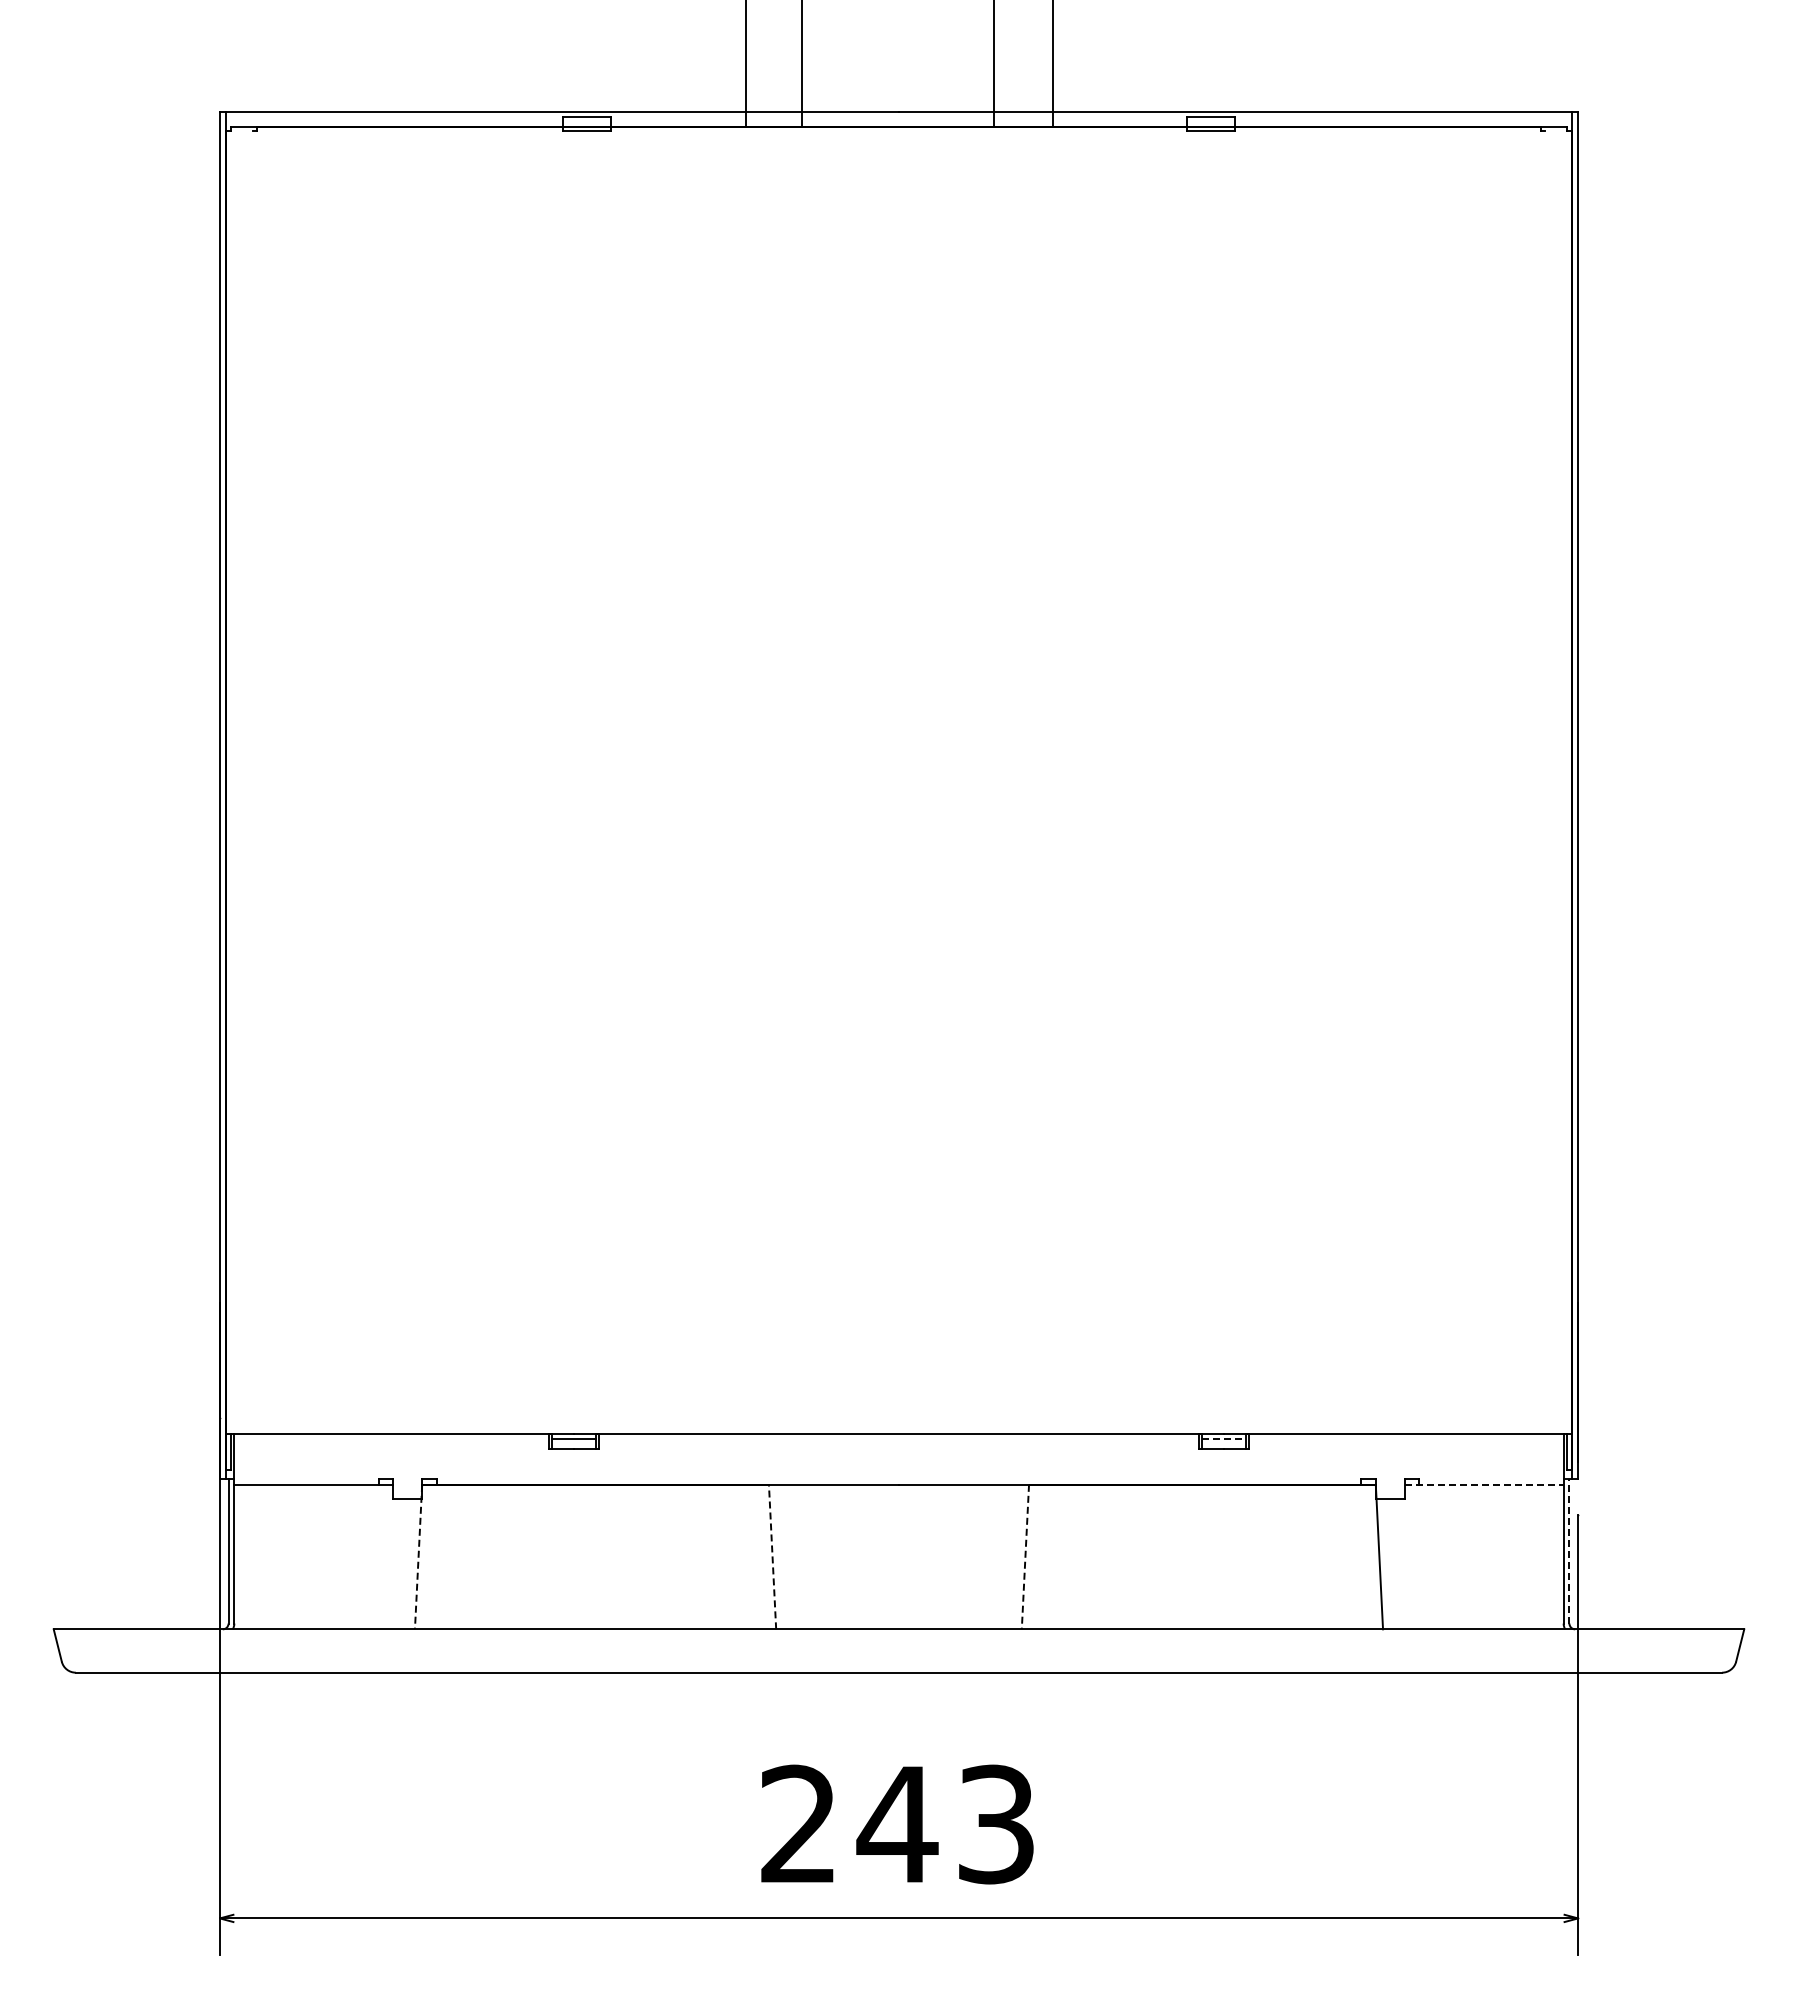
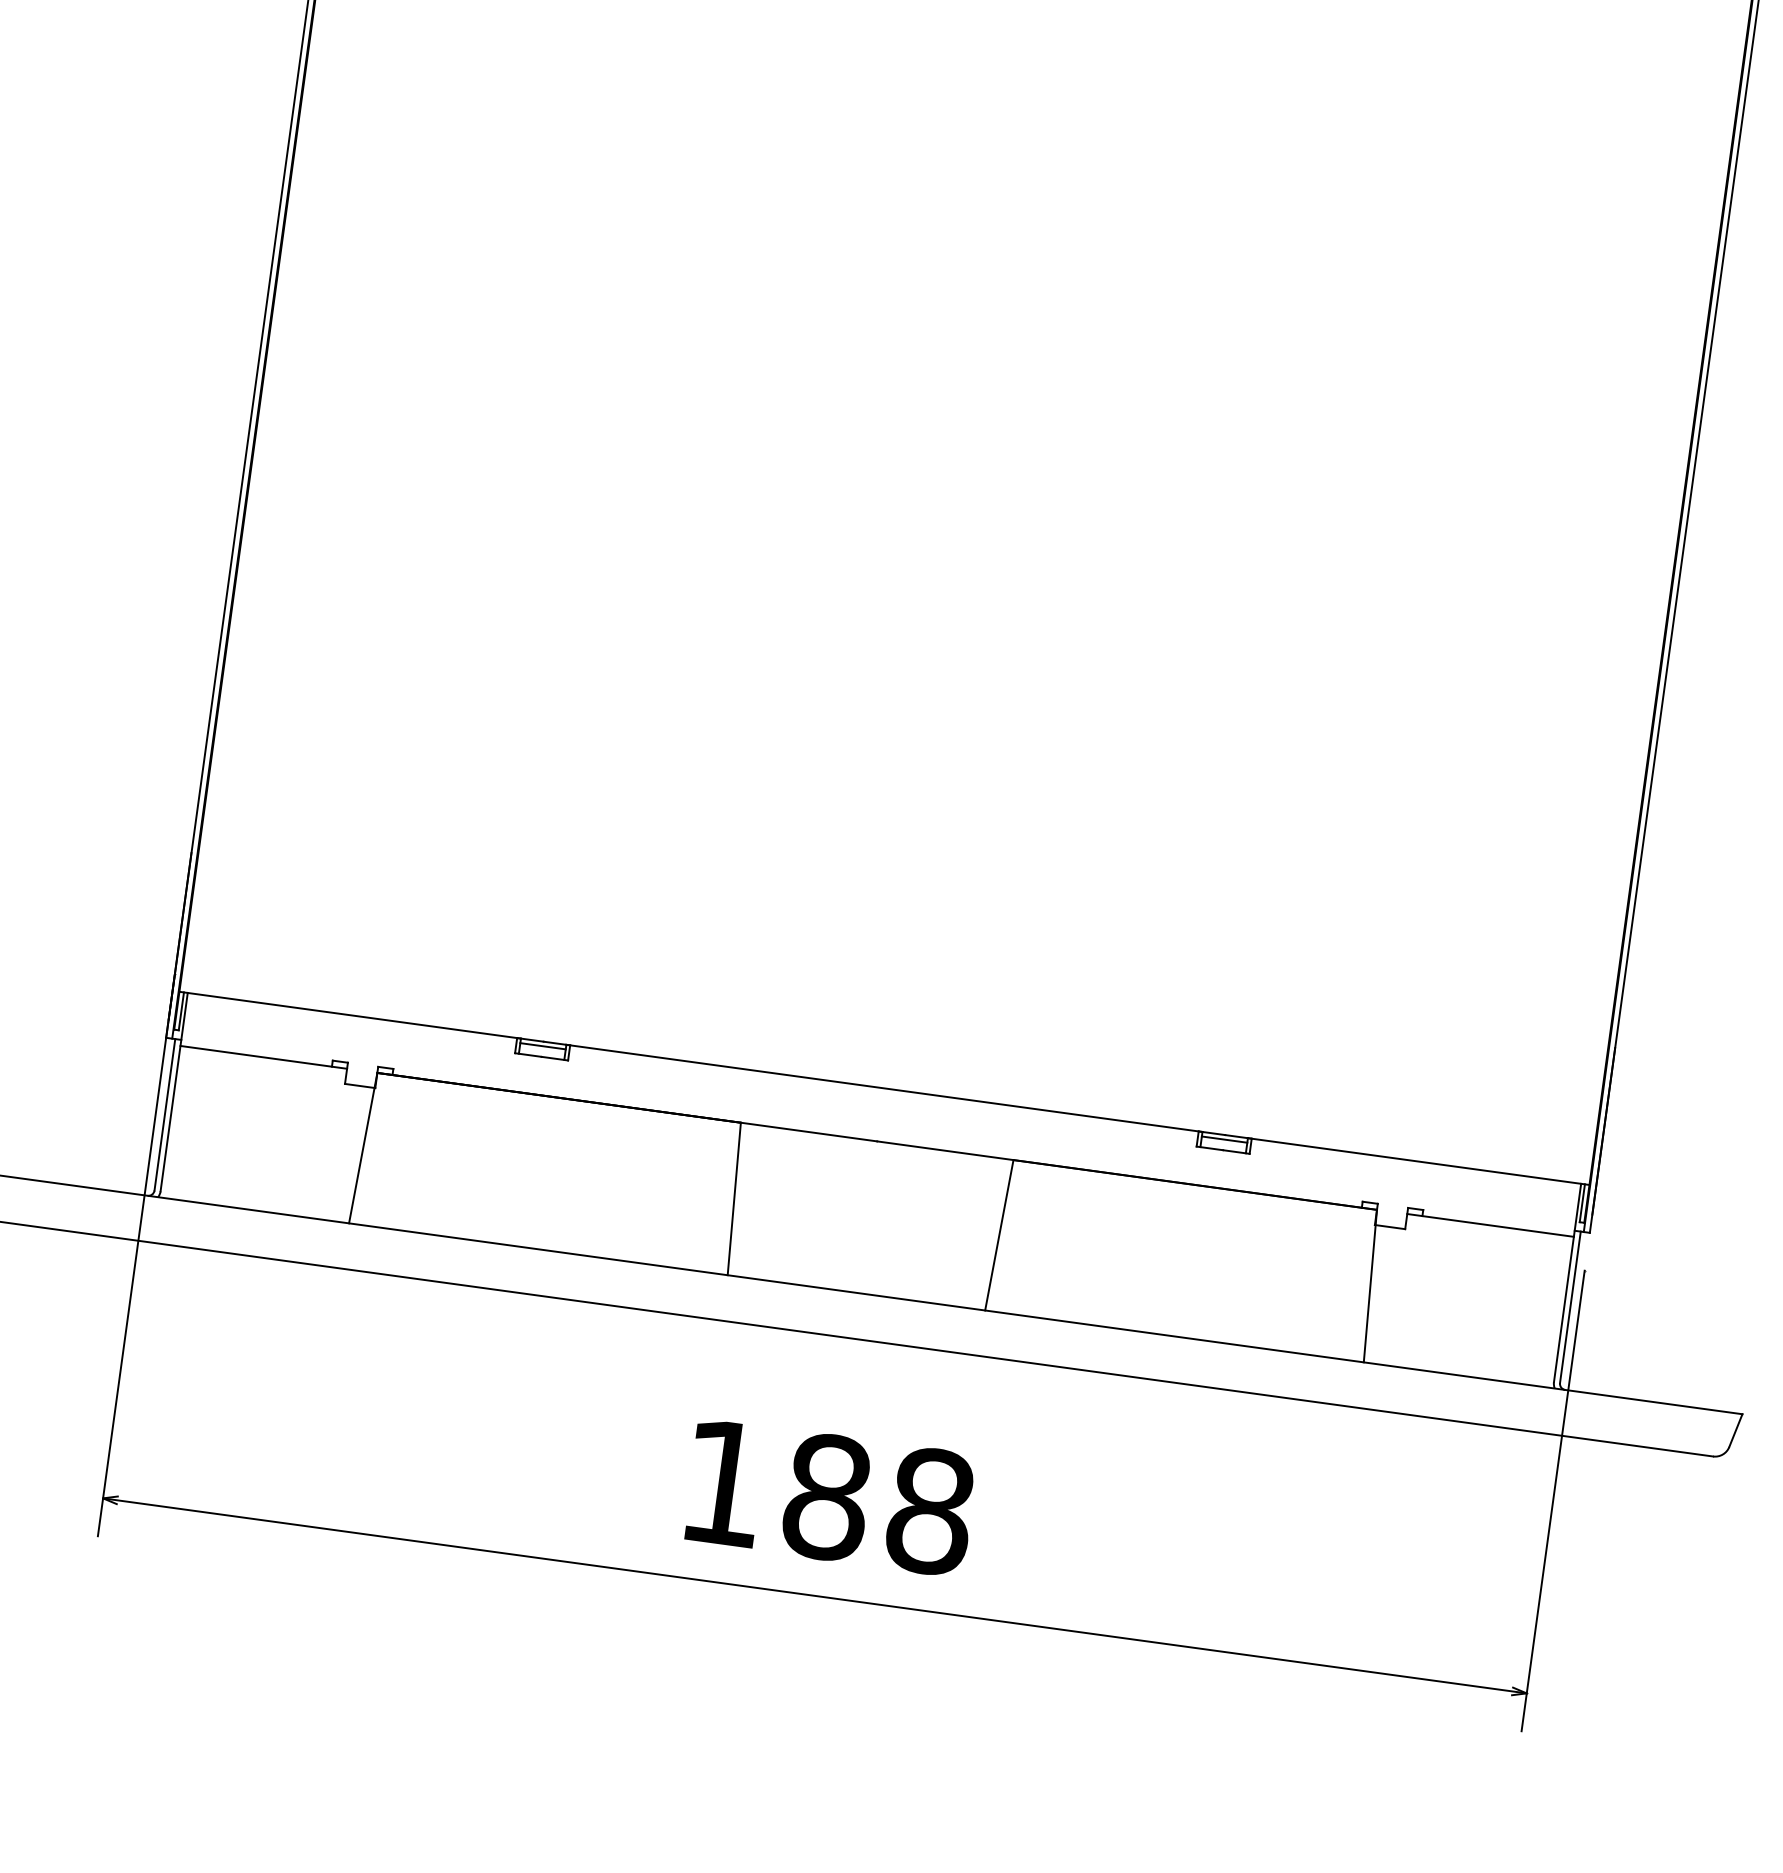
line: (1224, 1438) -> (1225, 1139), dashed -> solid
line: (1484, 1484) -> (1490, 1225), dashed -> solid
line: (1569, 1550) -> (1570, 1306), dashed -> solid
line: (772, 1556) -> (734, 1198), dashed -> solid
line: (418, 1557) -> (363, 1148), dashed -> solid
line: (1025, 1557) -> (999, 1235), dashed -> solid
text: (898, 1824) -> (827, 1497), 243 -> 188

